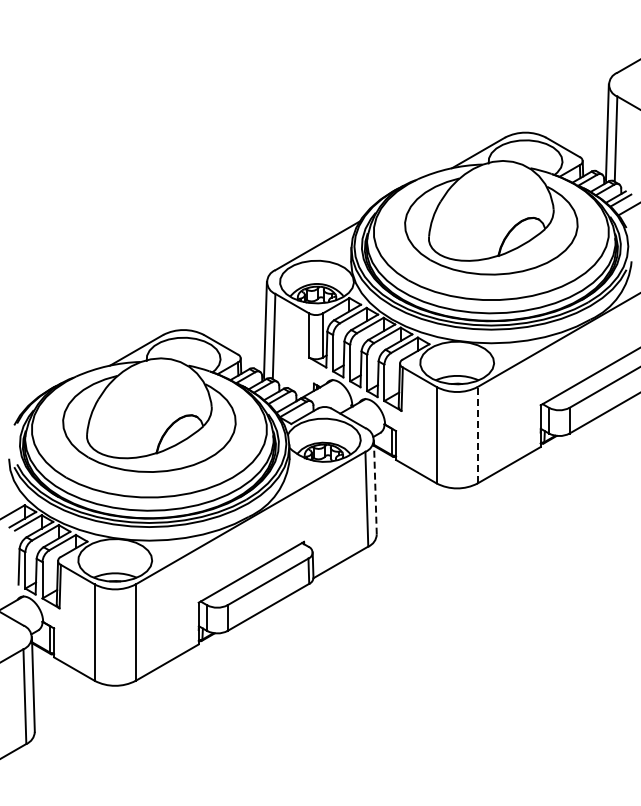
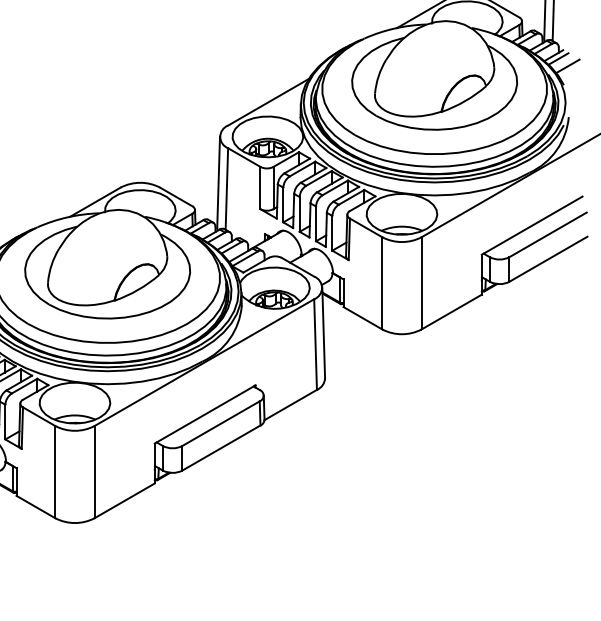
line: (477, 434) -> (421, 282), dashed -> solid
line: (375, 487) -> (323, 333), dashed -> solid

